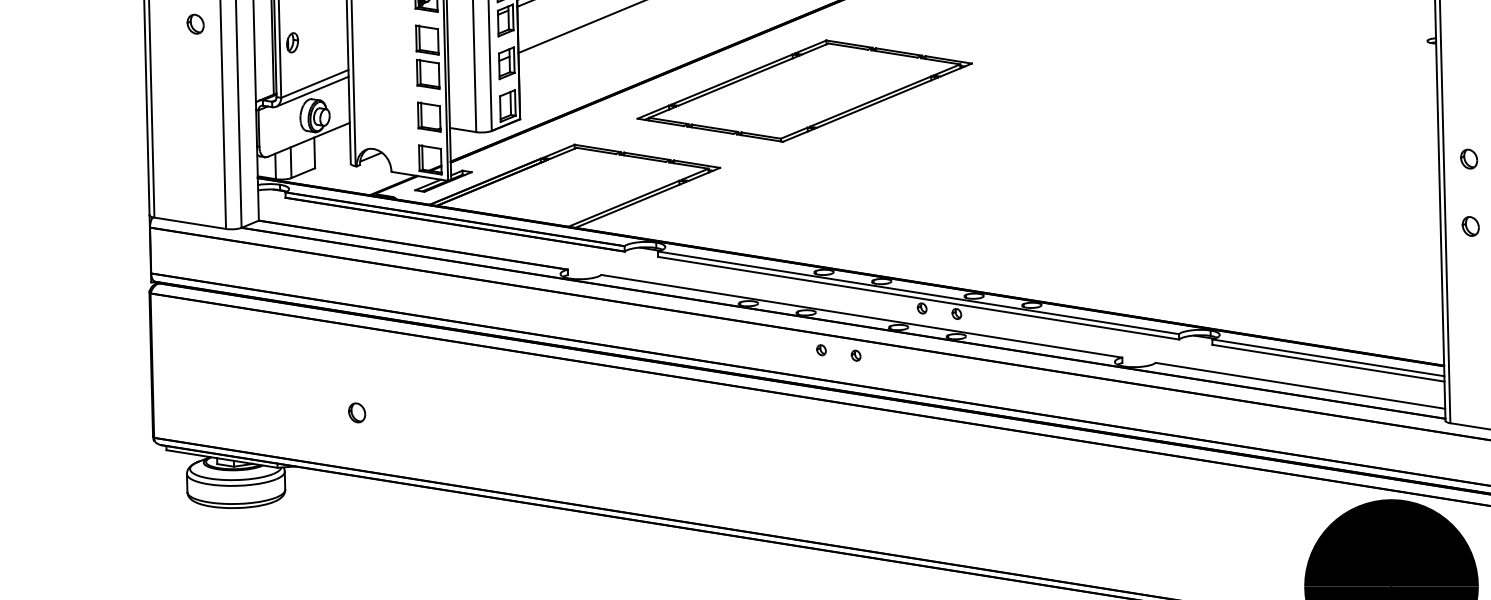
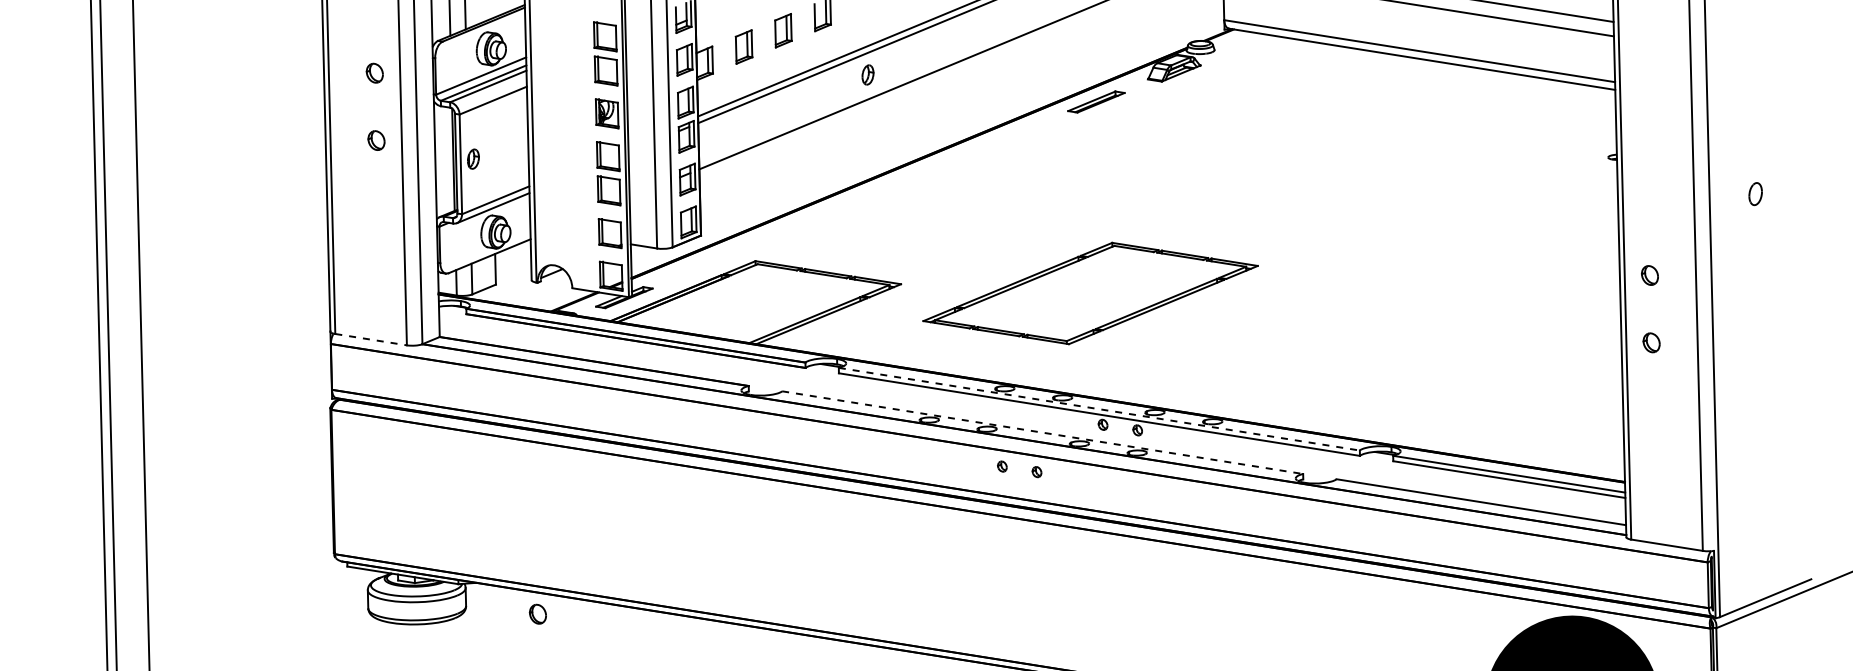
part: (804, 91) -> (1090, 293), moved
line: (190, 223) -> (371, 339), solid -> dashed
line: (918, 293) -> (1099, 409), solid -> dashed
line: (861, 316) -> (1042, 432), solid -> dashed
part: (356, 412) -> (537, 613), moved

